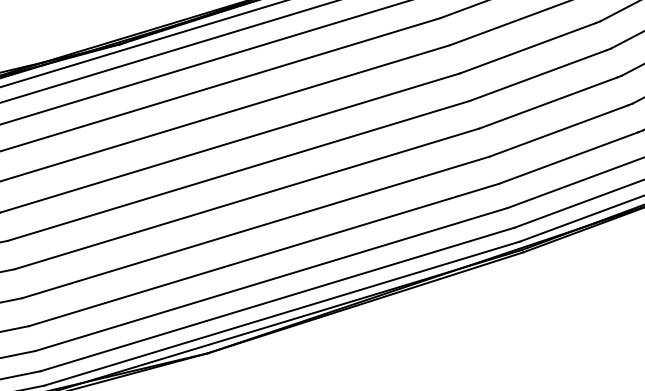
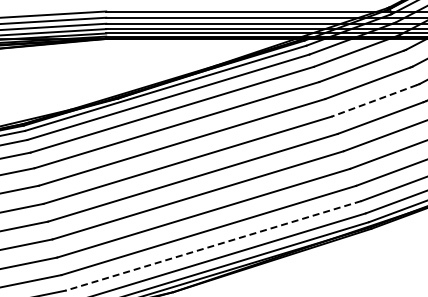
line: (528, 47) -> (374, 100), solid -> dashed
line: (271, 278) -> (213, 245), solid -> dashed

